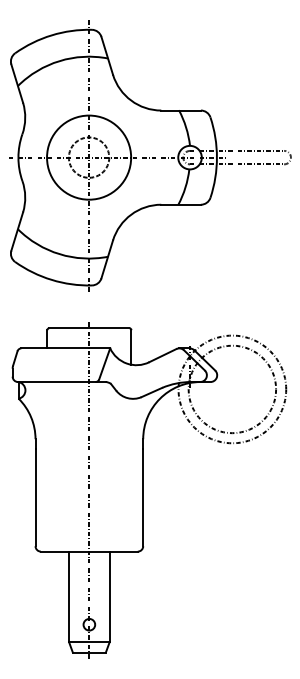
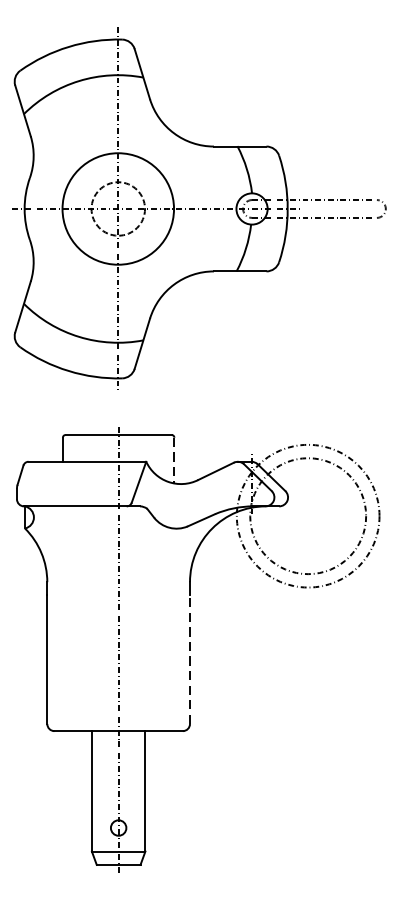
line: (131, 348) -> (174, 461), solid -> dashed
line: (143, 497) -> (190, 659), solid -> dashed

